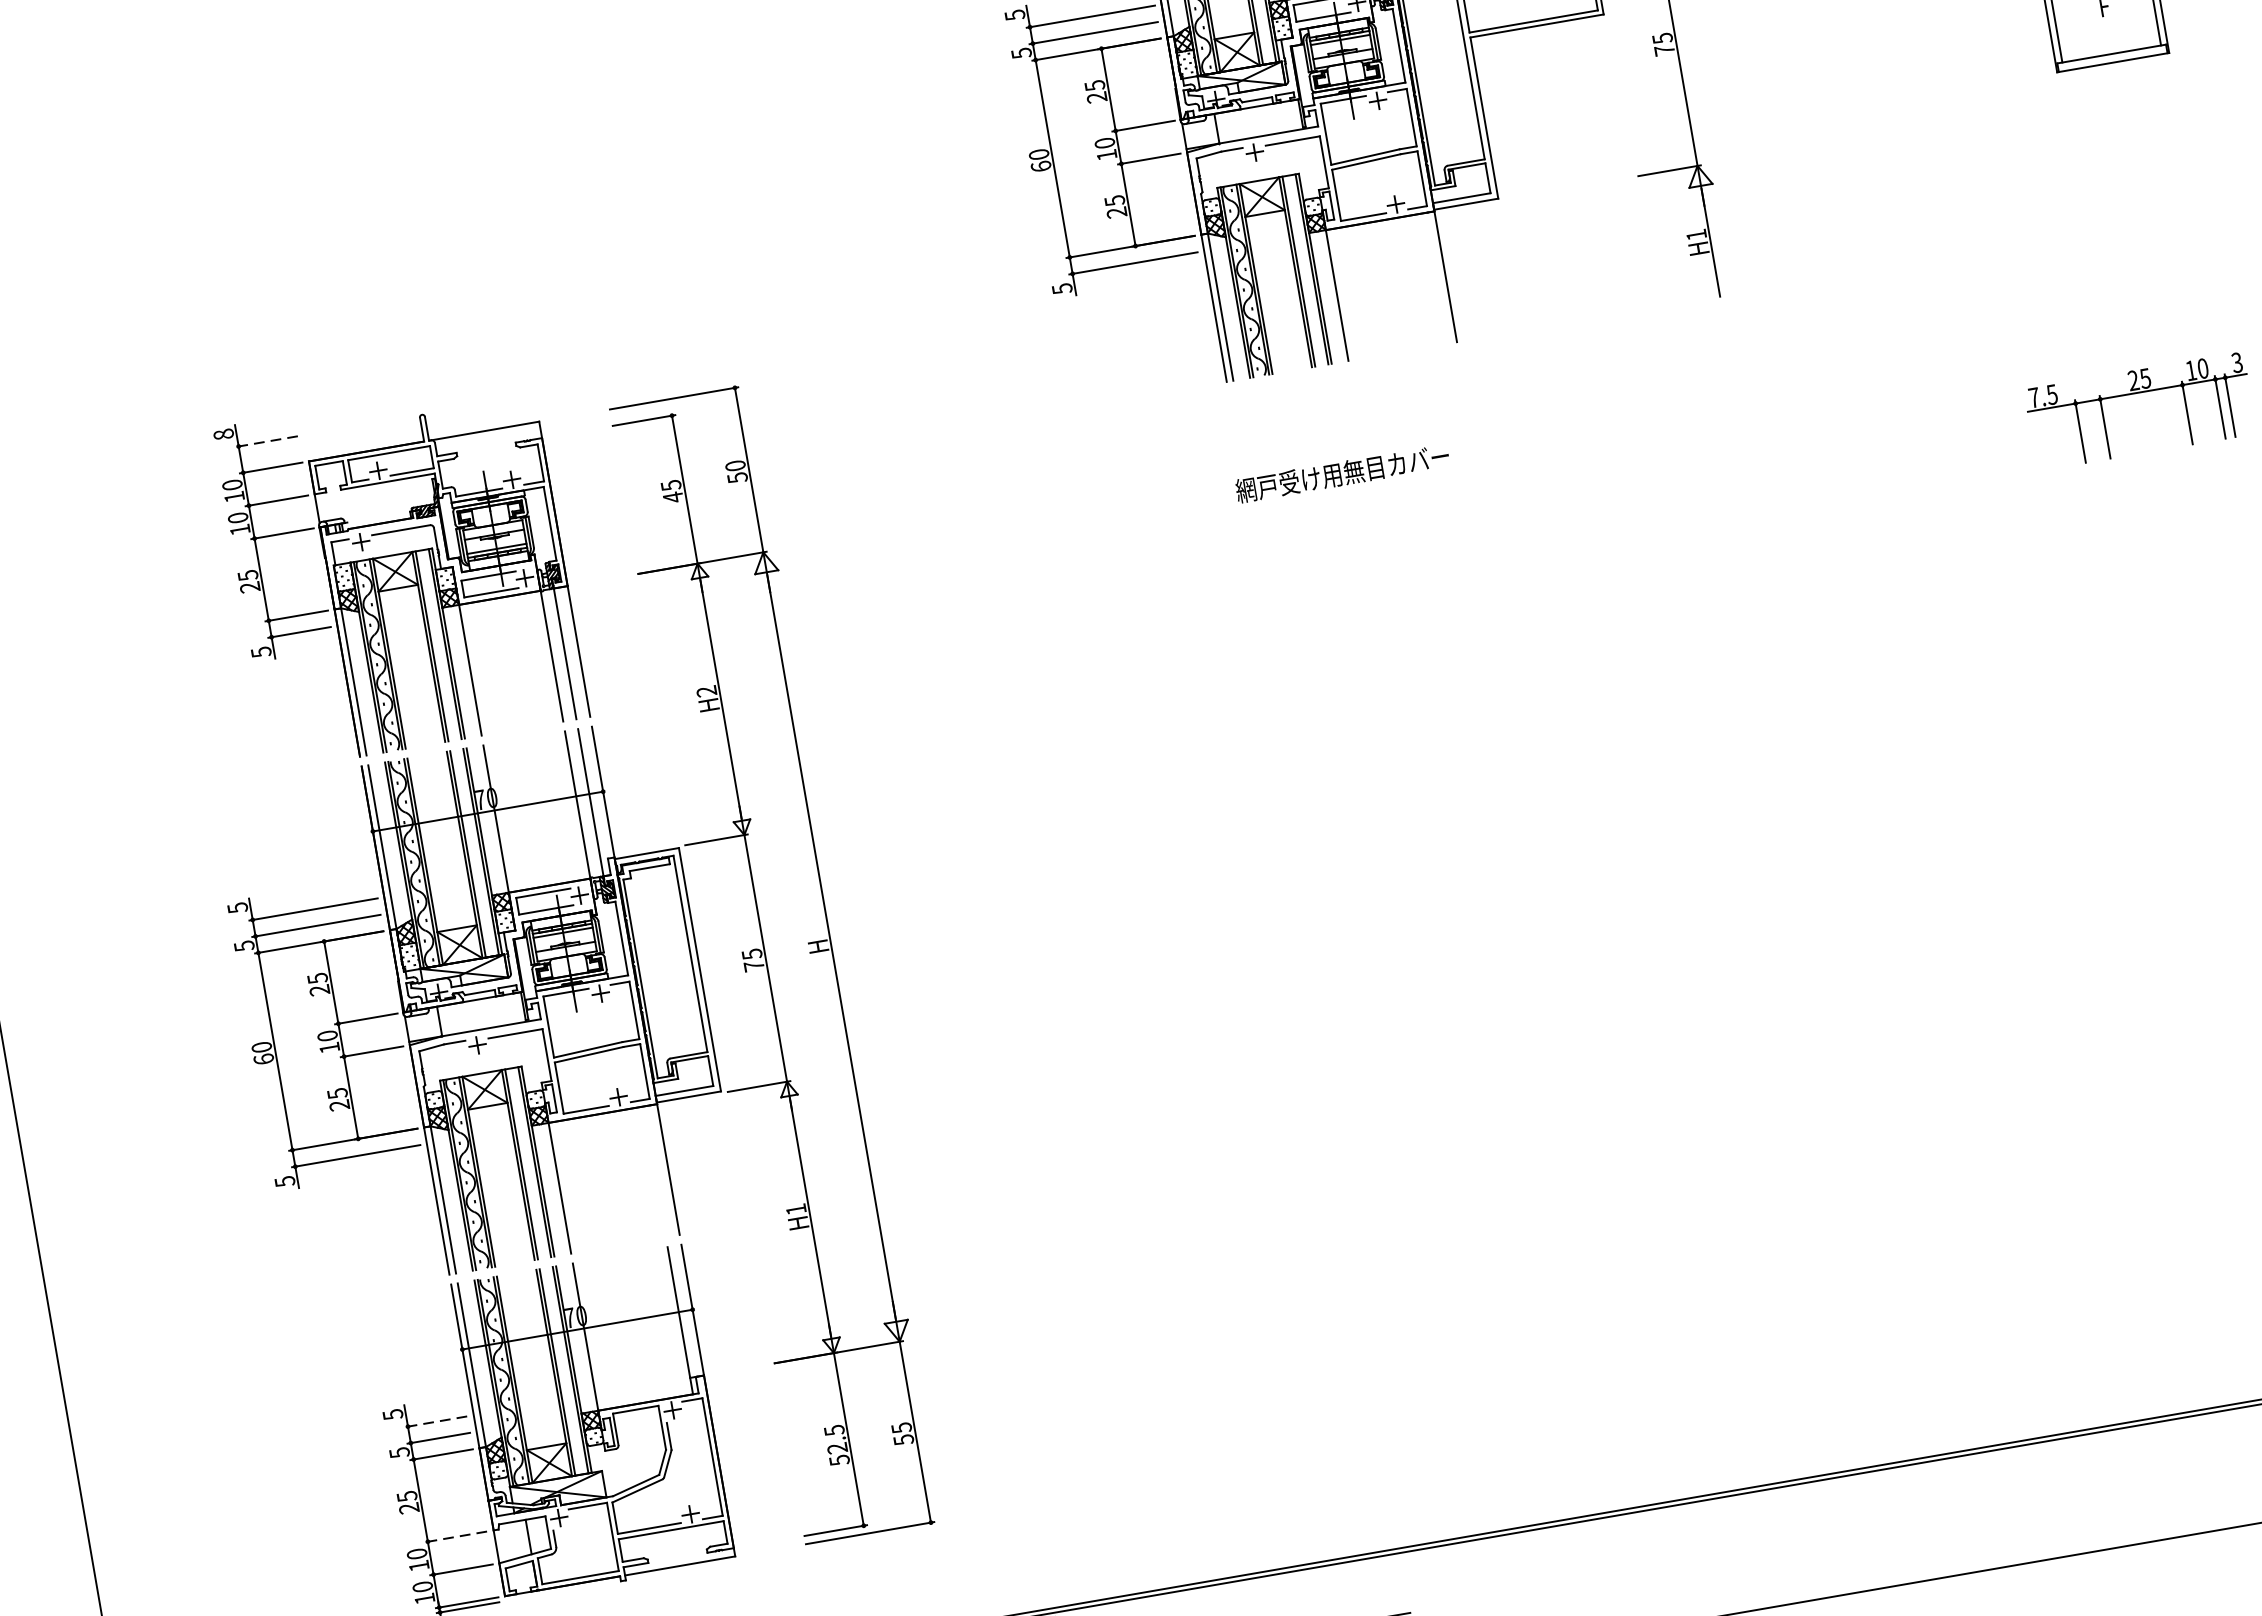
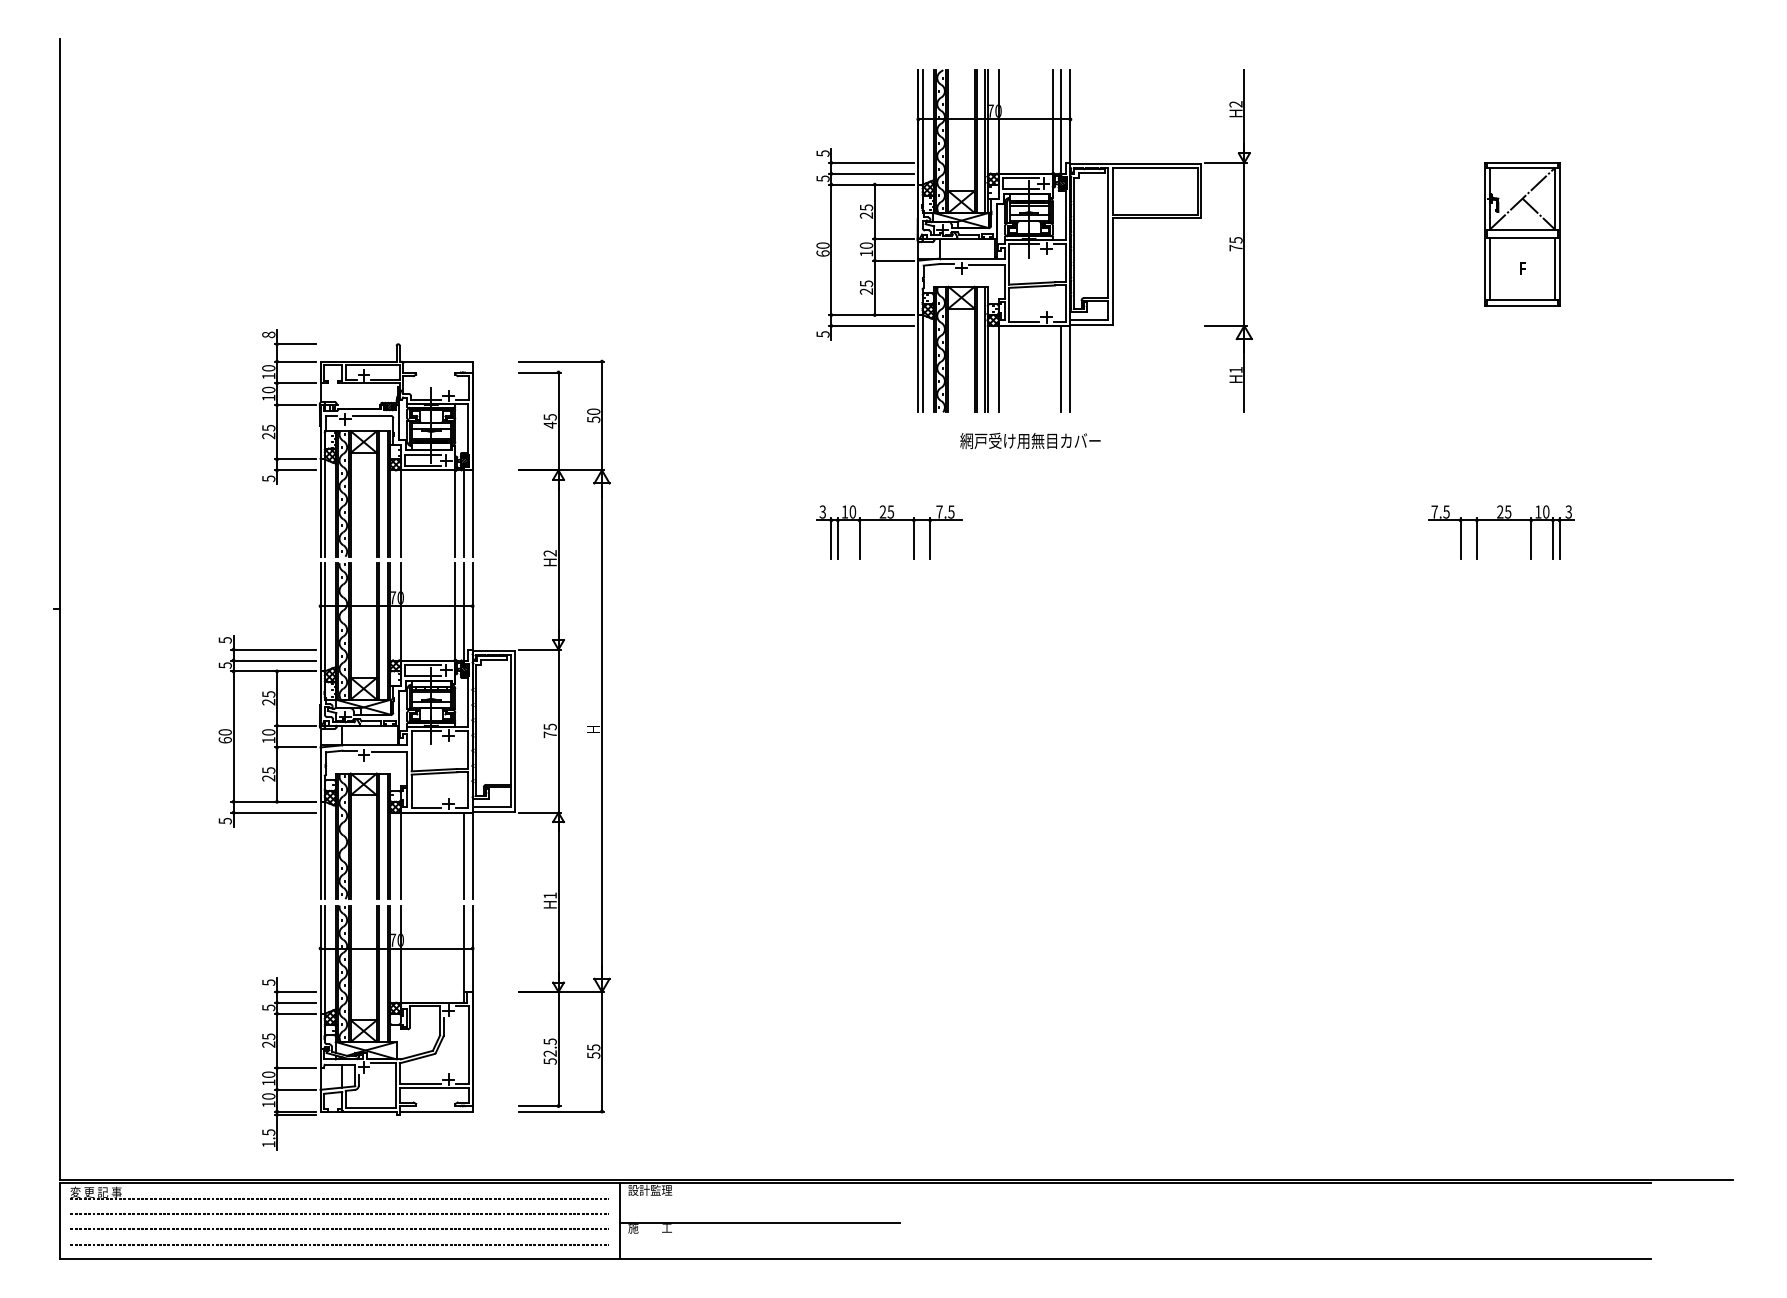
line: (1432, 278) -> (1061, 368), added
line: (266, 442) -> (295, 344), dashed -> solid
text: (1342, 472) -> (1030, 440), moved
part: (1211, 553) -> (889, 520), added
line: (654, 1171) -> (463, 855), added
line: (435, 1421) -> (295, 991), dashed -> solid
line: (455, 1537) -> (295, 1068), dashed -> solid

